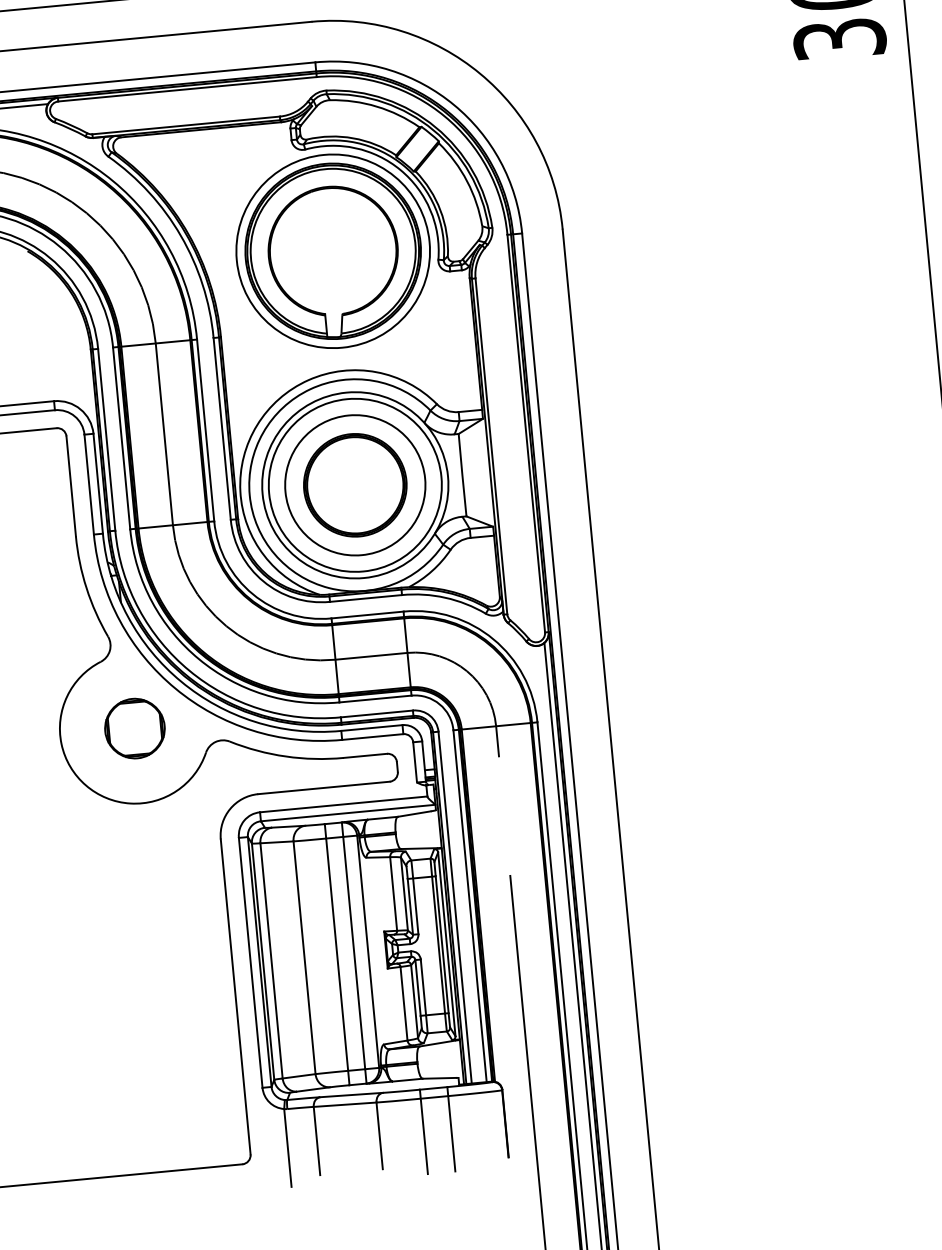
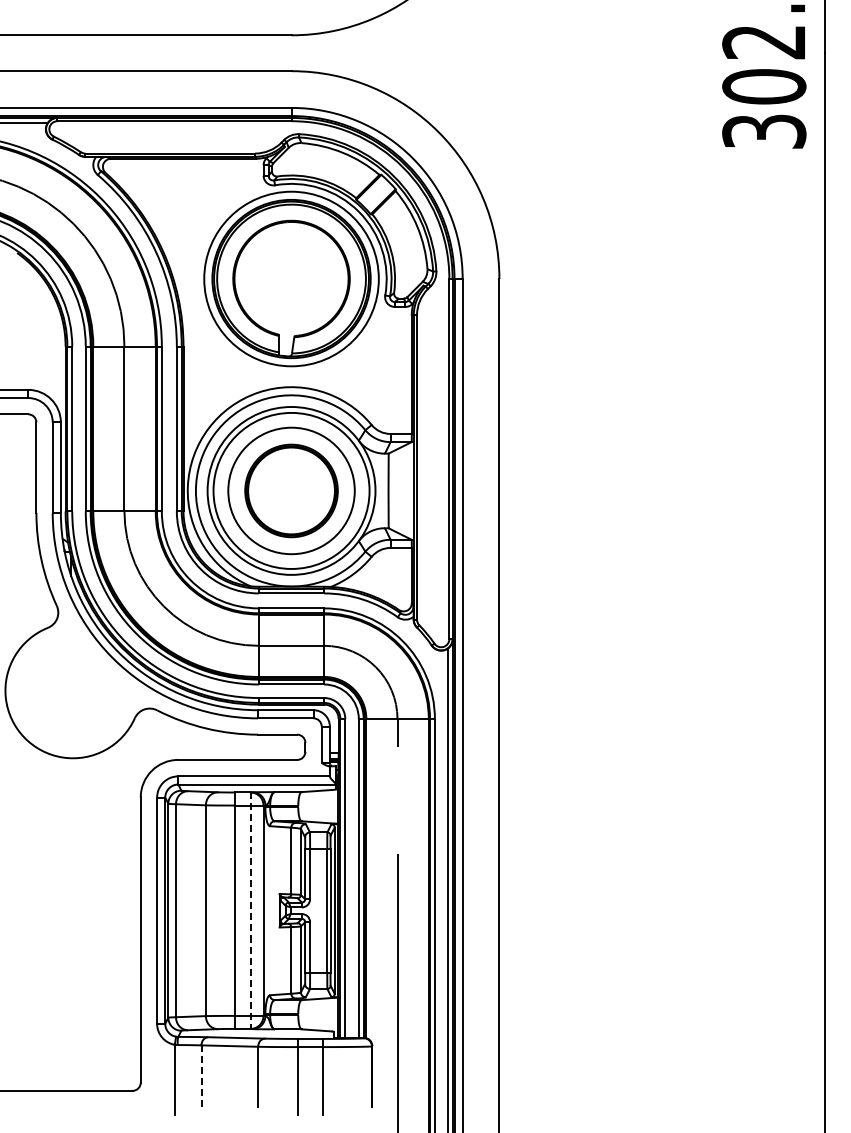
part: (134, 728) -> (72, 690), removed
line: (353, 953) -> (250, 911), solid -> dashed
line: (317, 1141) -> (201, 1076), solid -> dashed

